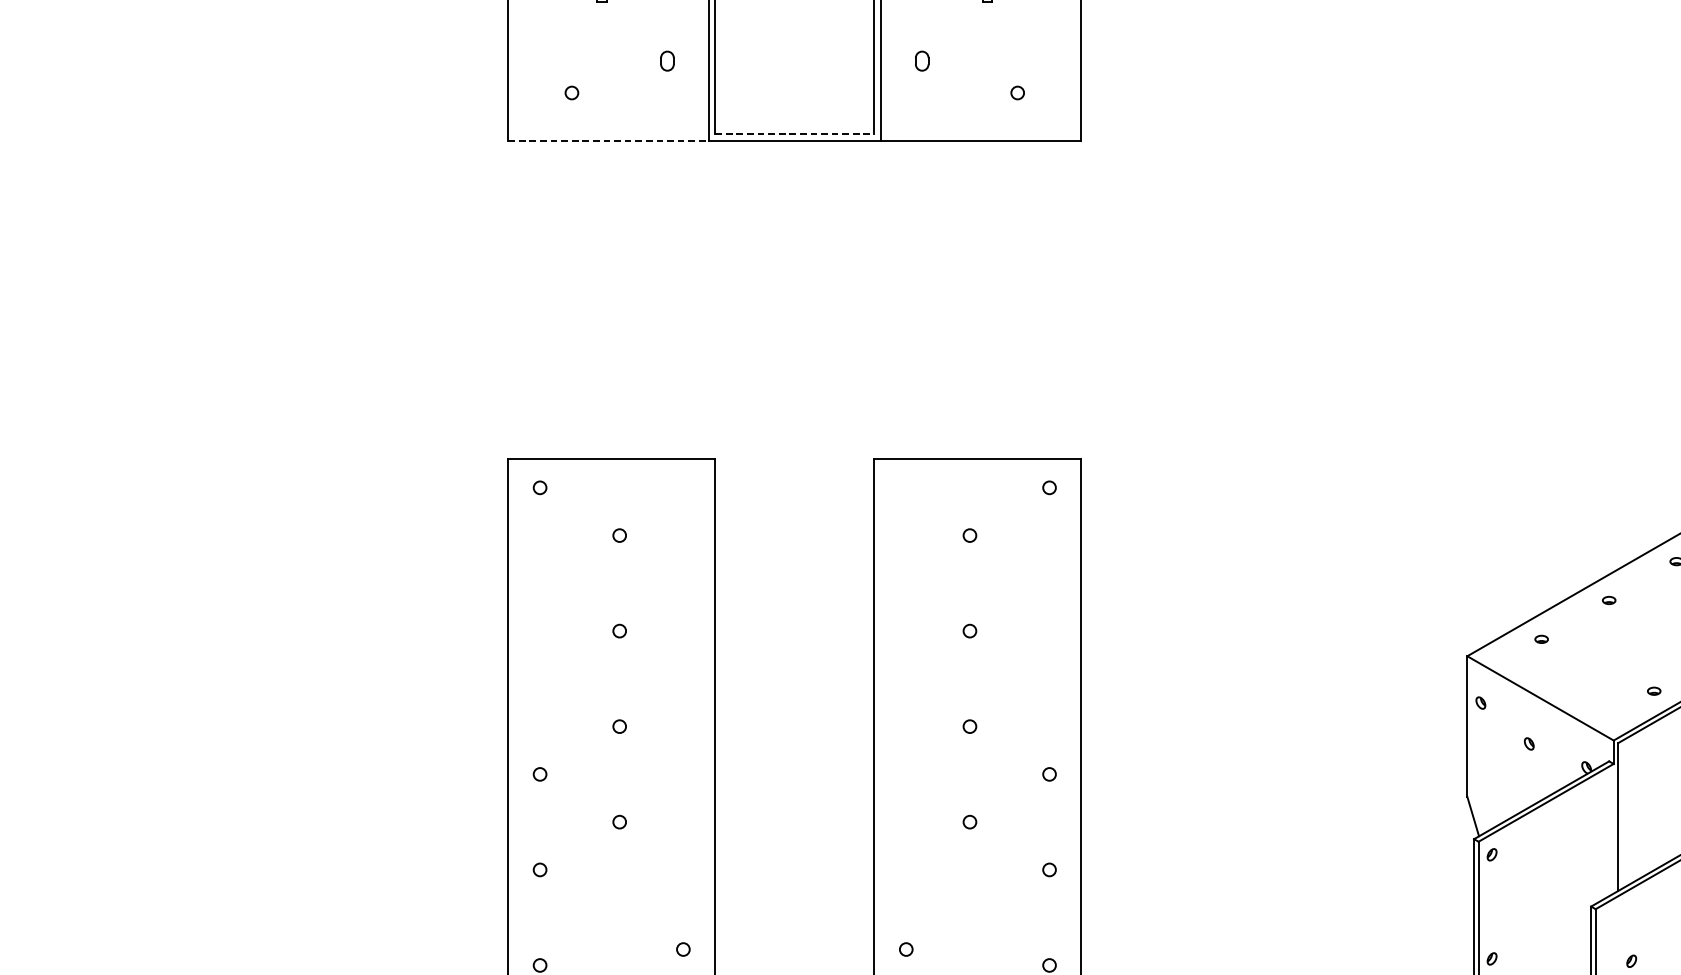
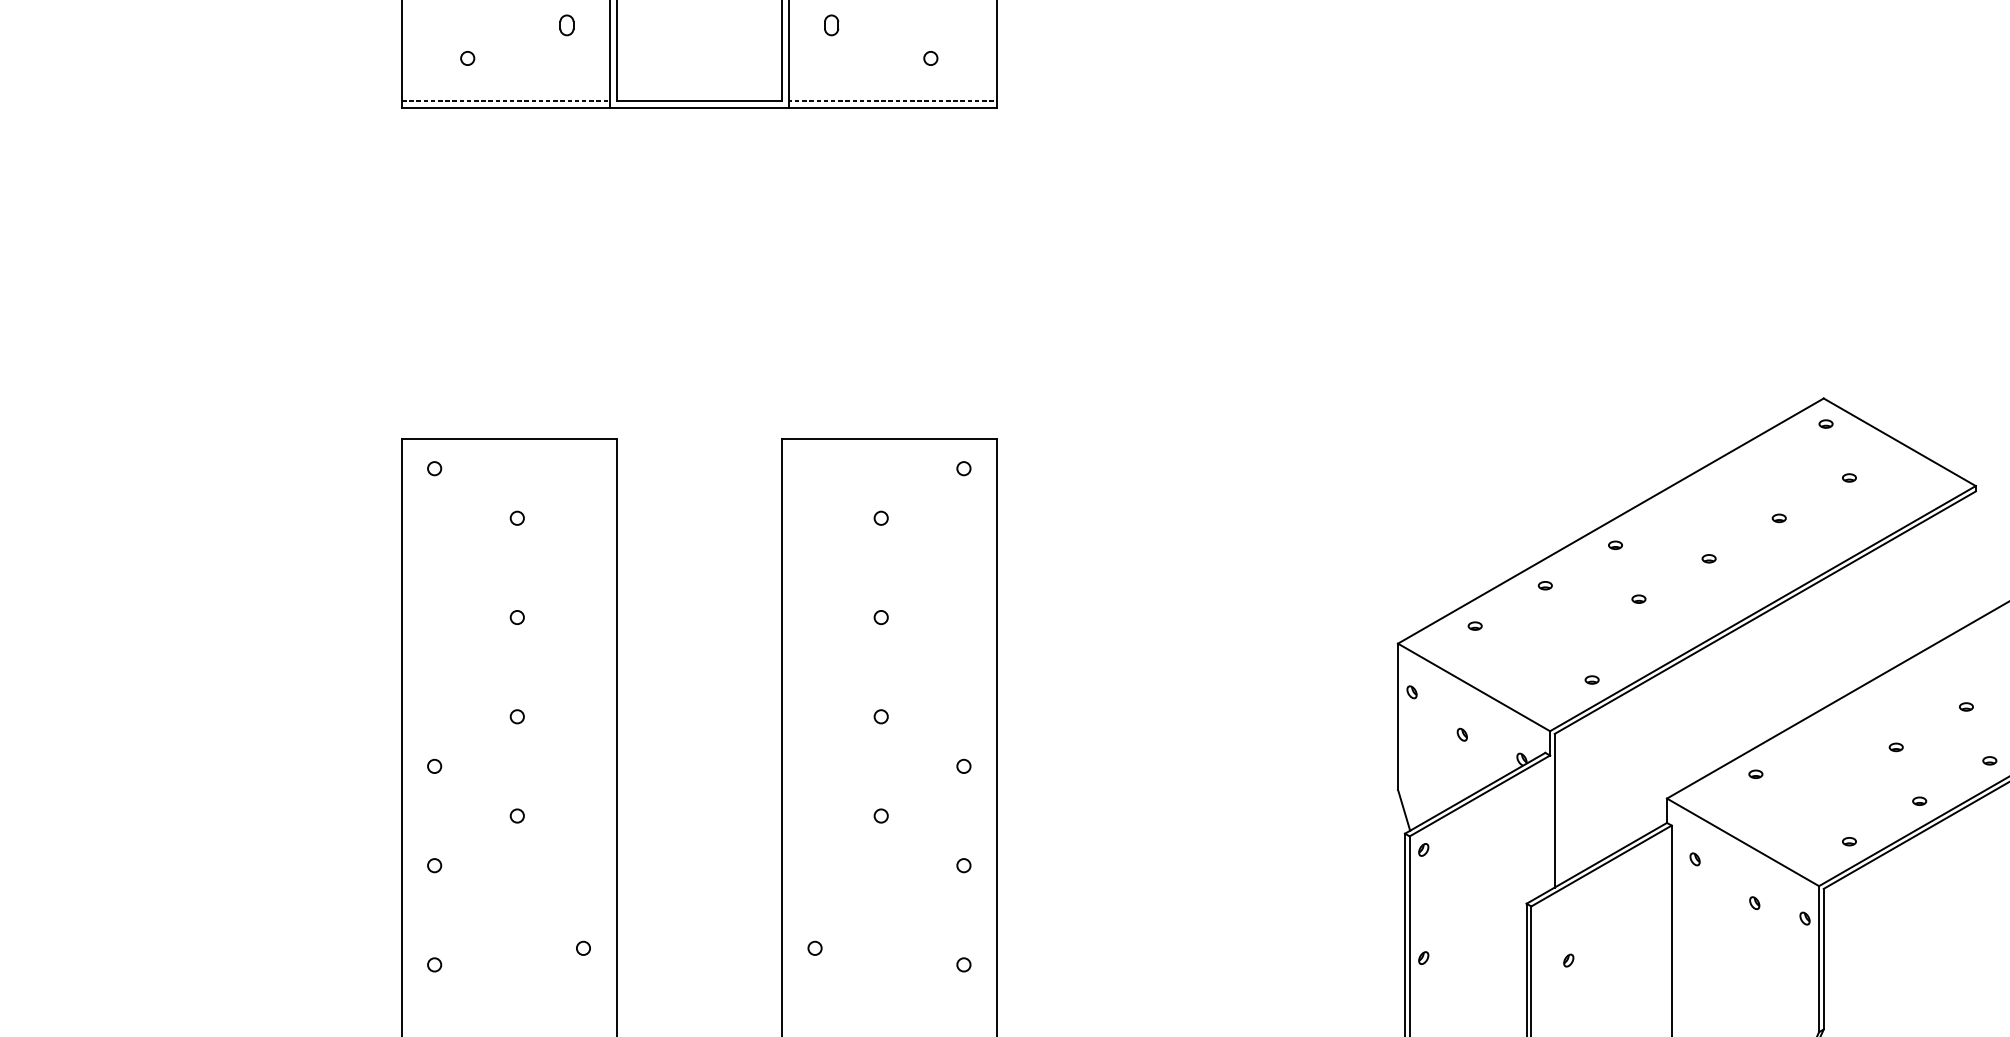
line: (608, 134) -> (505, 101), added
line: (795, 134) -> (699, 101), dashed -> solid
line: (980, 134) -> (892, 101), added
line: (609, 141) -> (506, 108), dashed -> solid

